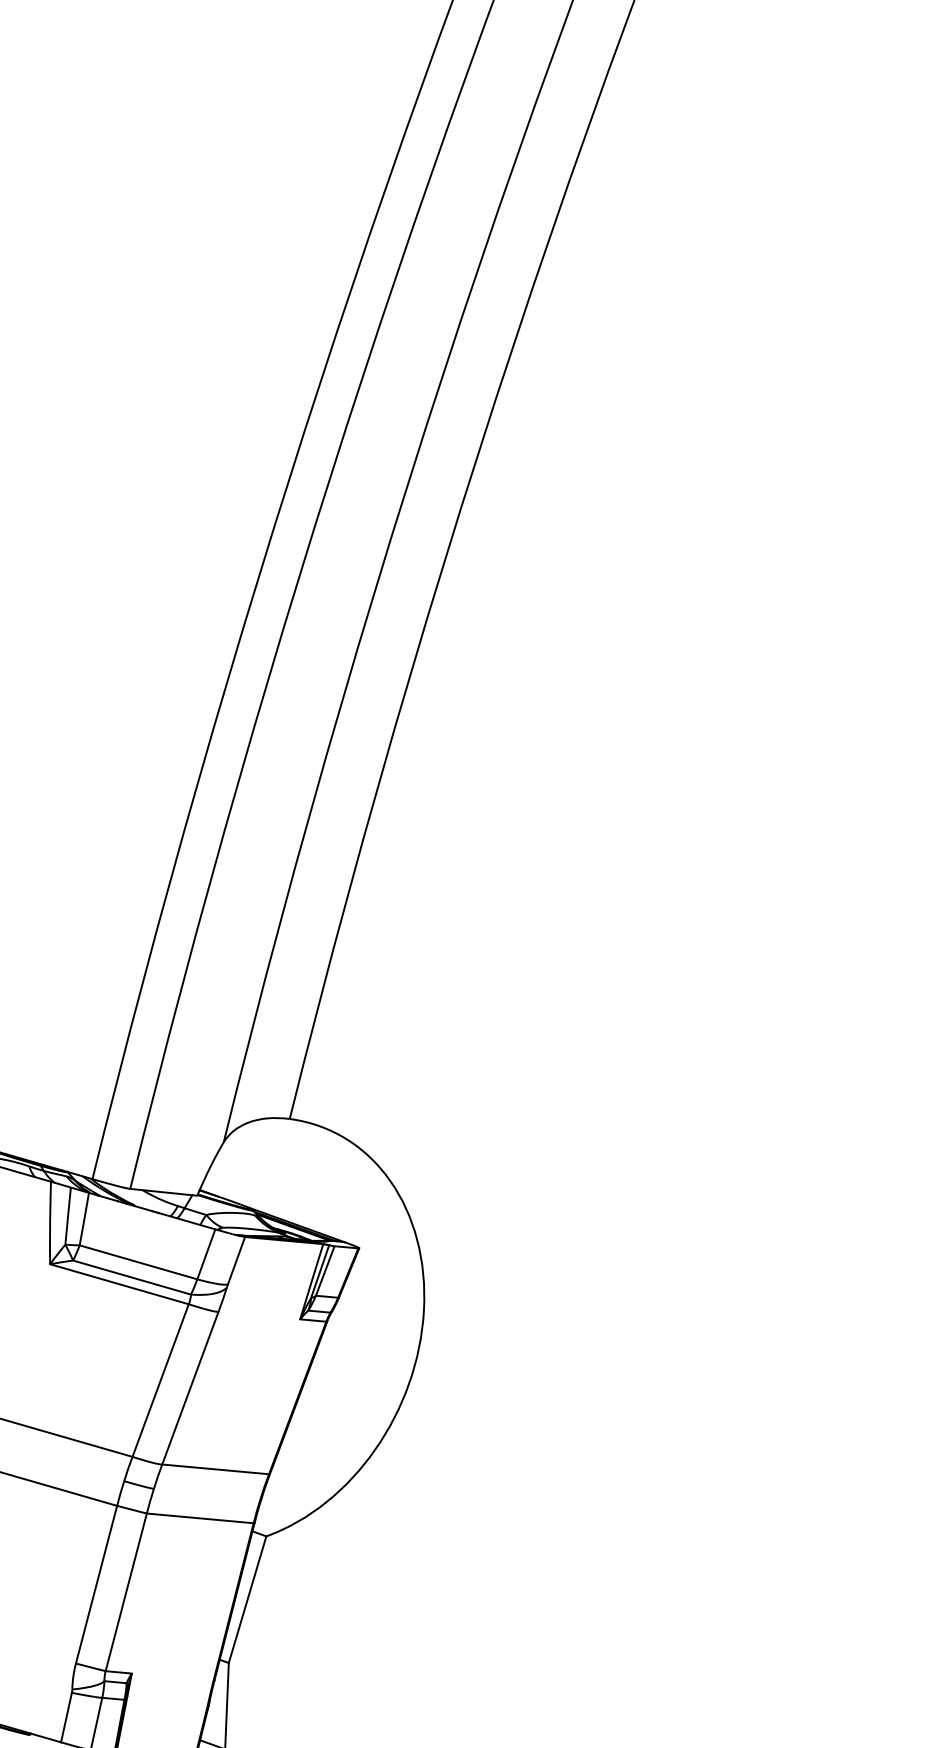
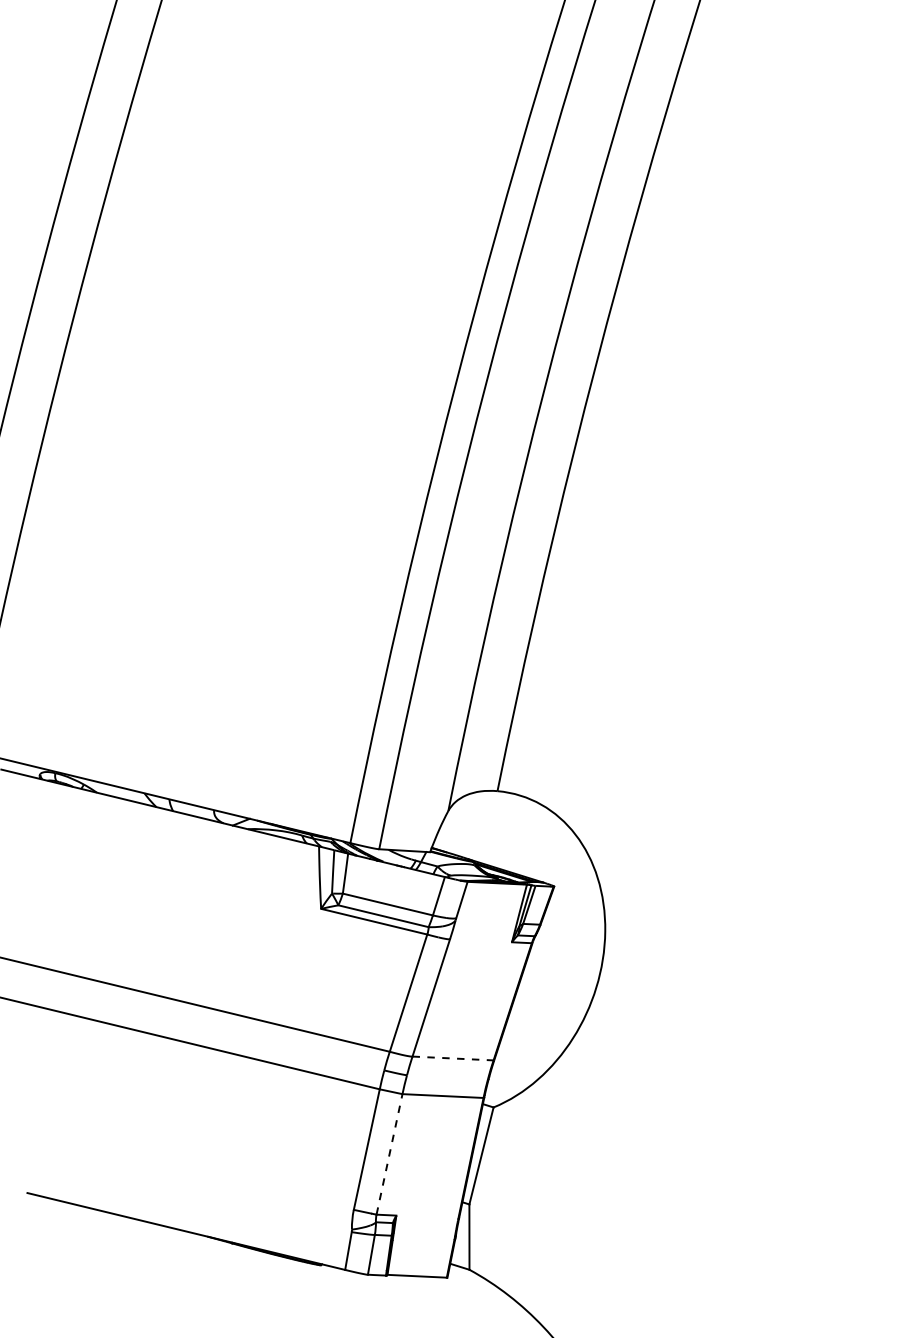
line: (216, 1469) -> (453, 1058), solid -> dashed
line: (126, 1592) -> (389, 1154), solid -> dashed

